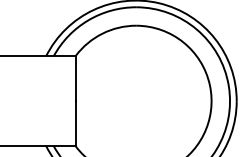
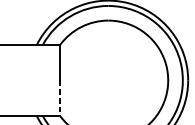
line: (75, 123) -> (60, 98), solid -> dashed

